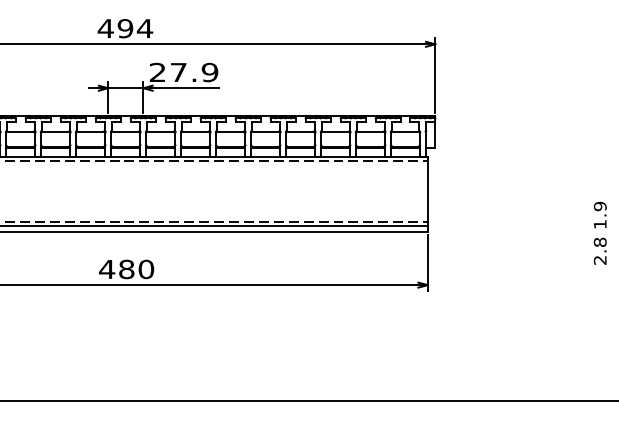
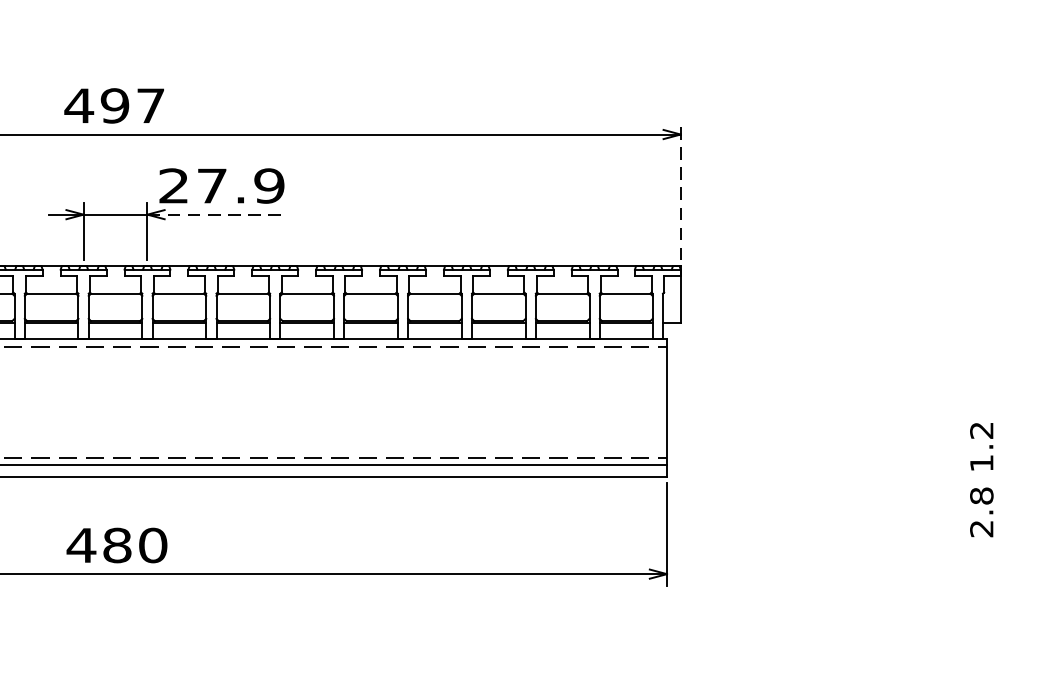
text: (144, 28) -> (149, 105), 494 -> 497
line: (435, 75) -> (680, 191), solid -> dashed
line: (180, 88) -> (215, 215), solid -> dashed
text: (600, 206) -> (982, 430), 1.9 -> 1.2

